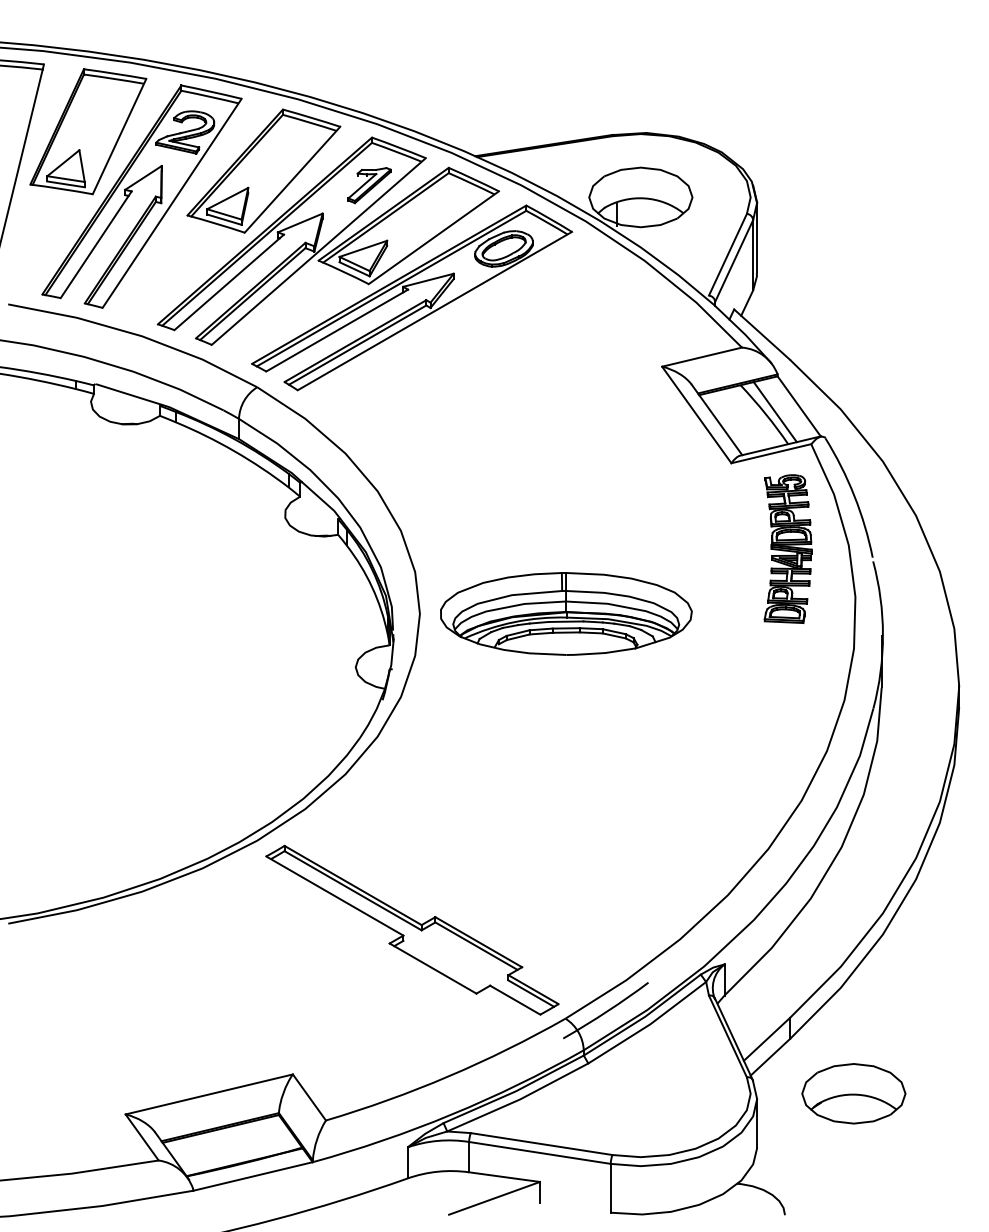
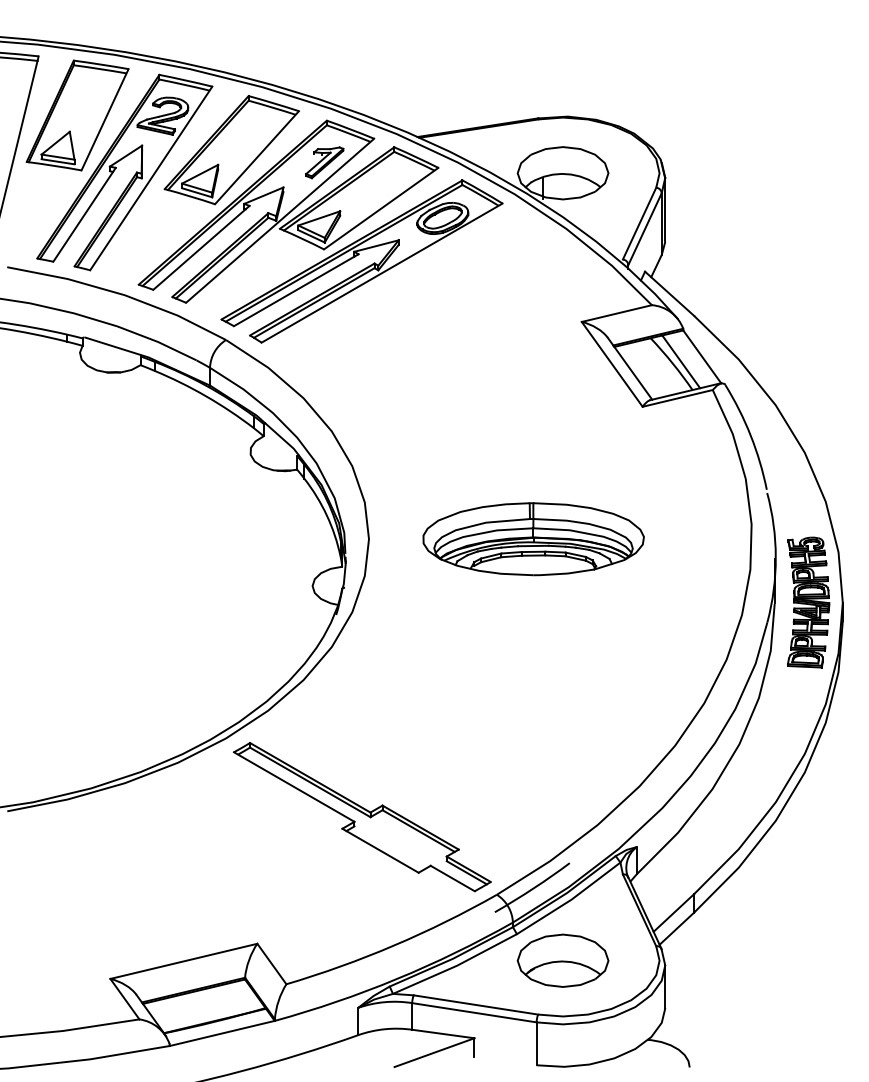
part: (787, 548) -> (807, 602), moved
part: (566, 613) -> (533, 538), moved
part: (853, 1093) -> (562, 960), moved

